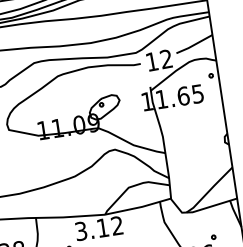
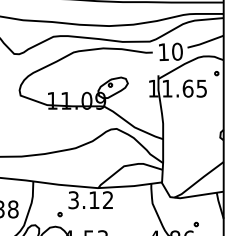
text: (166, 58) -> (177, 51), 12 -> 10

